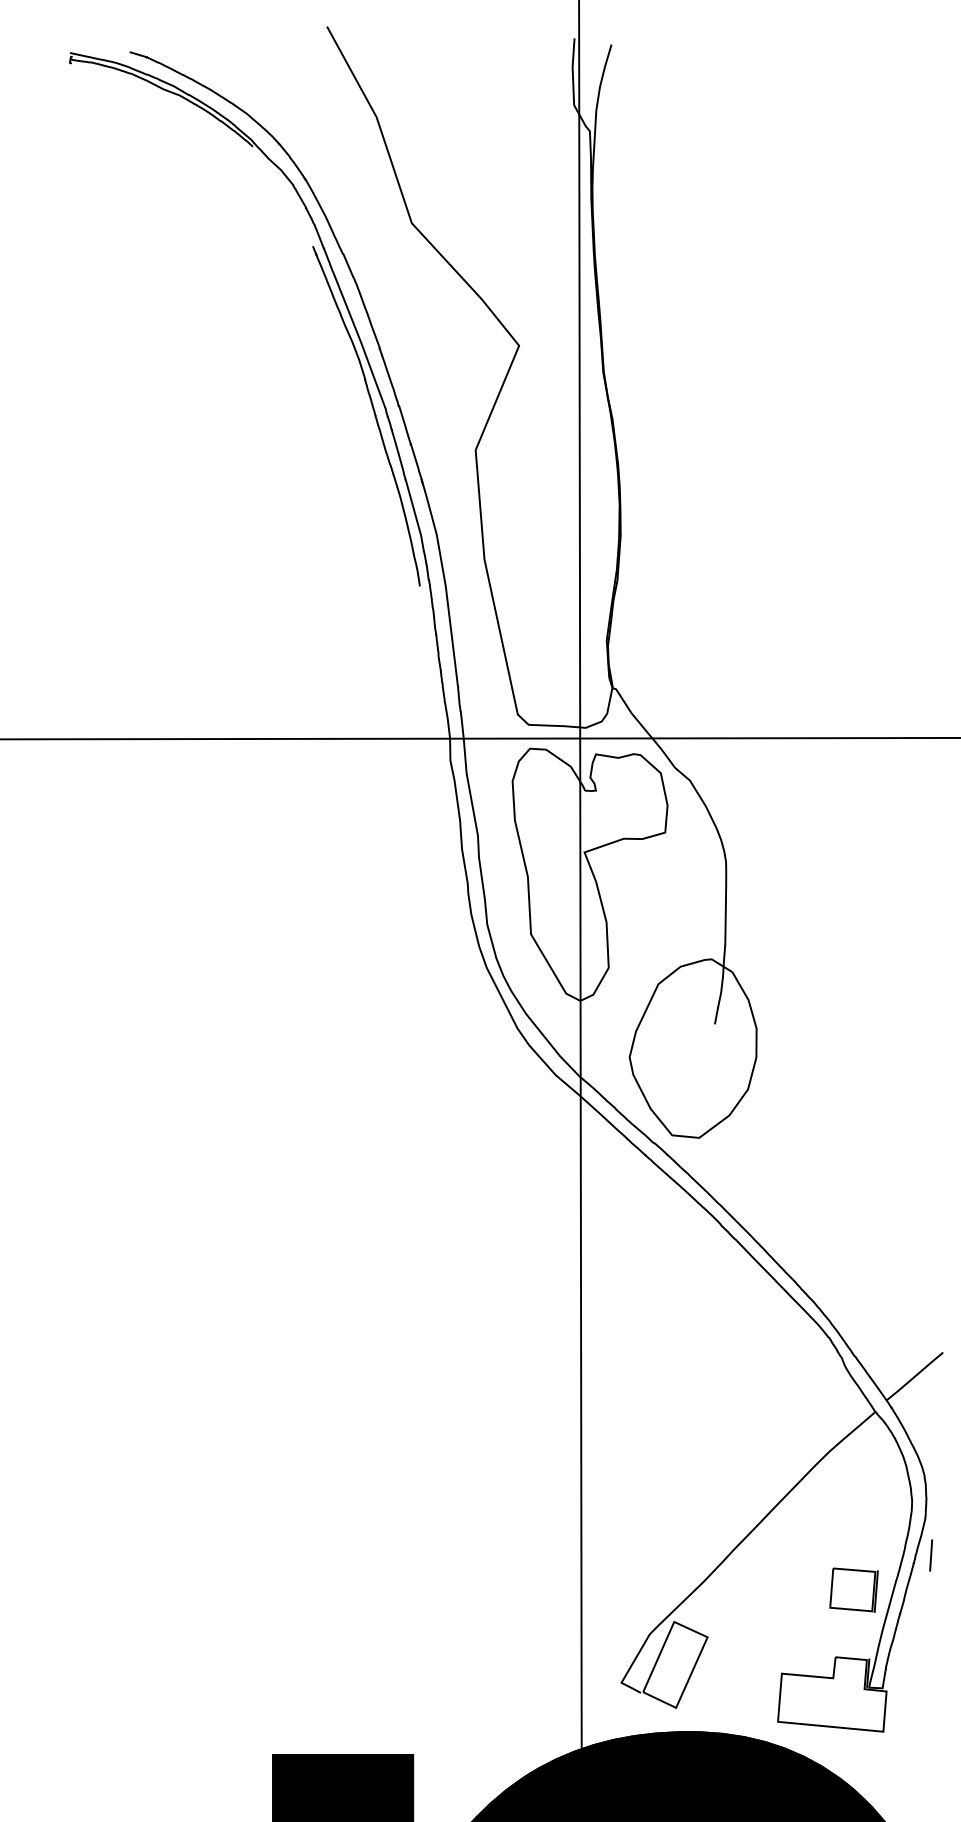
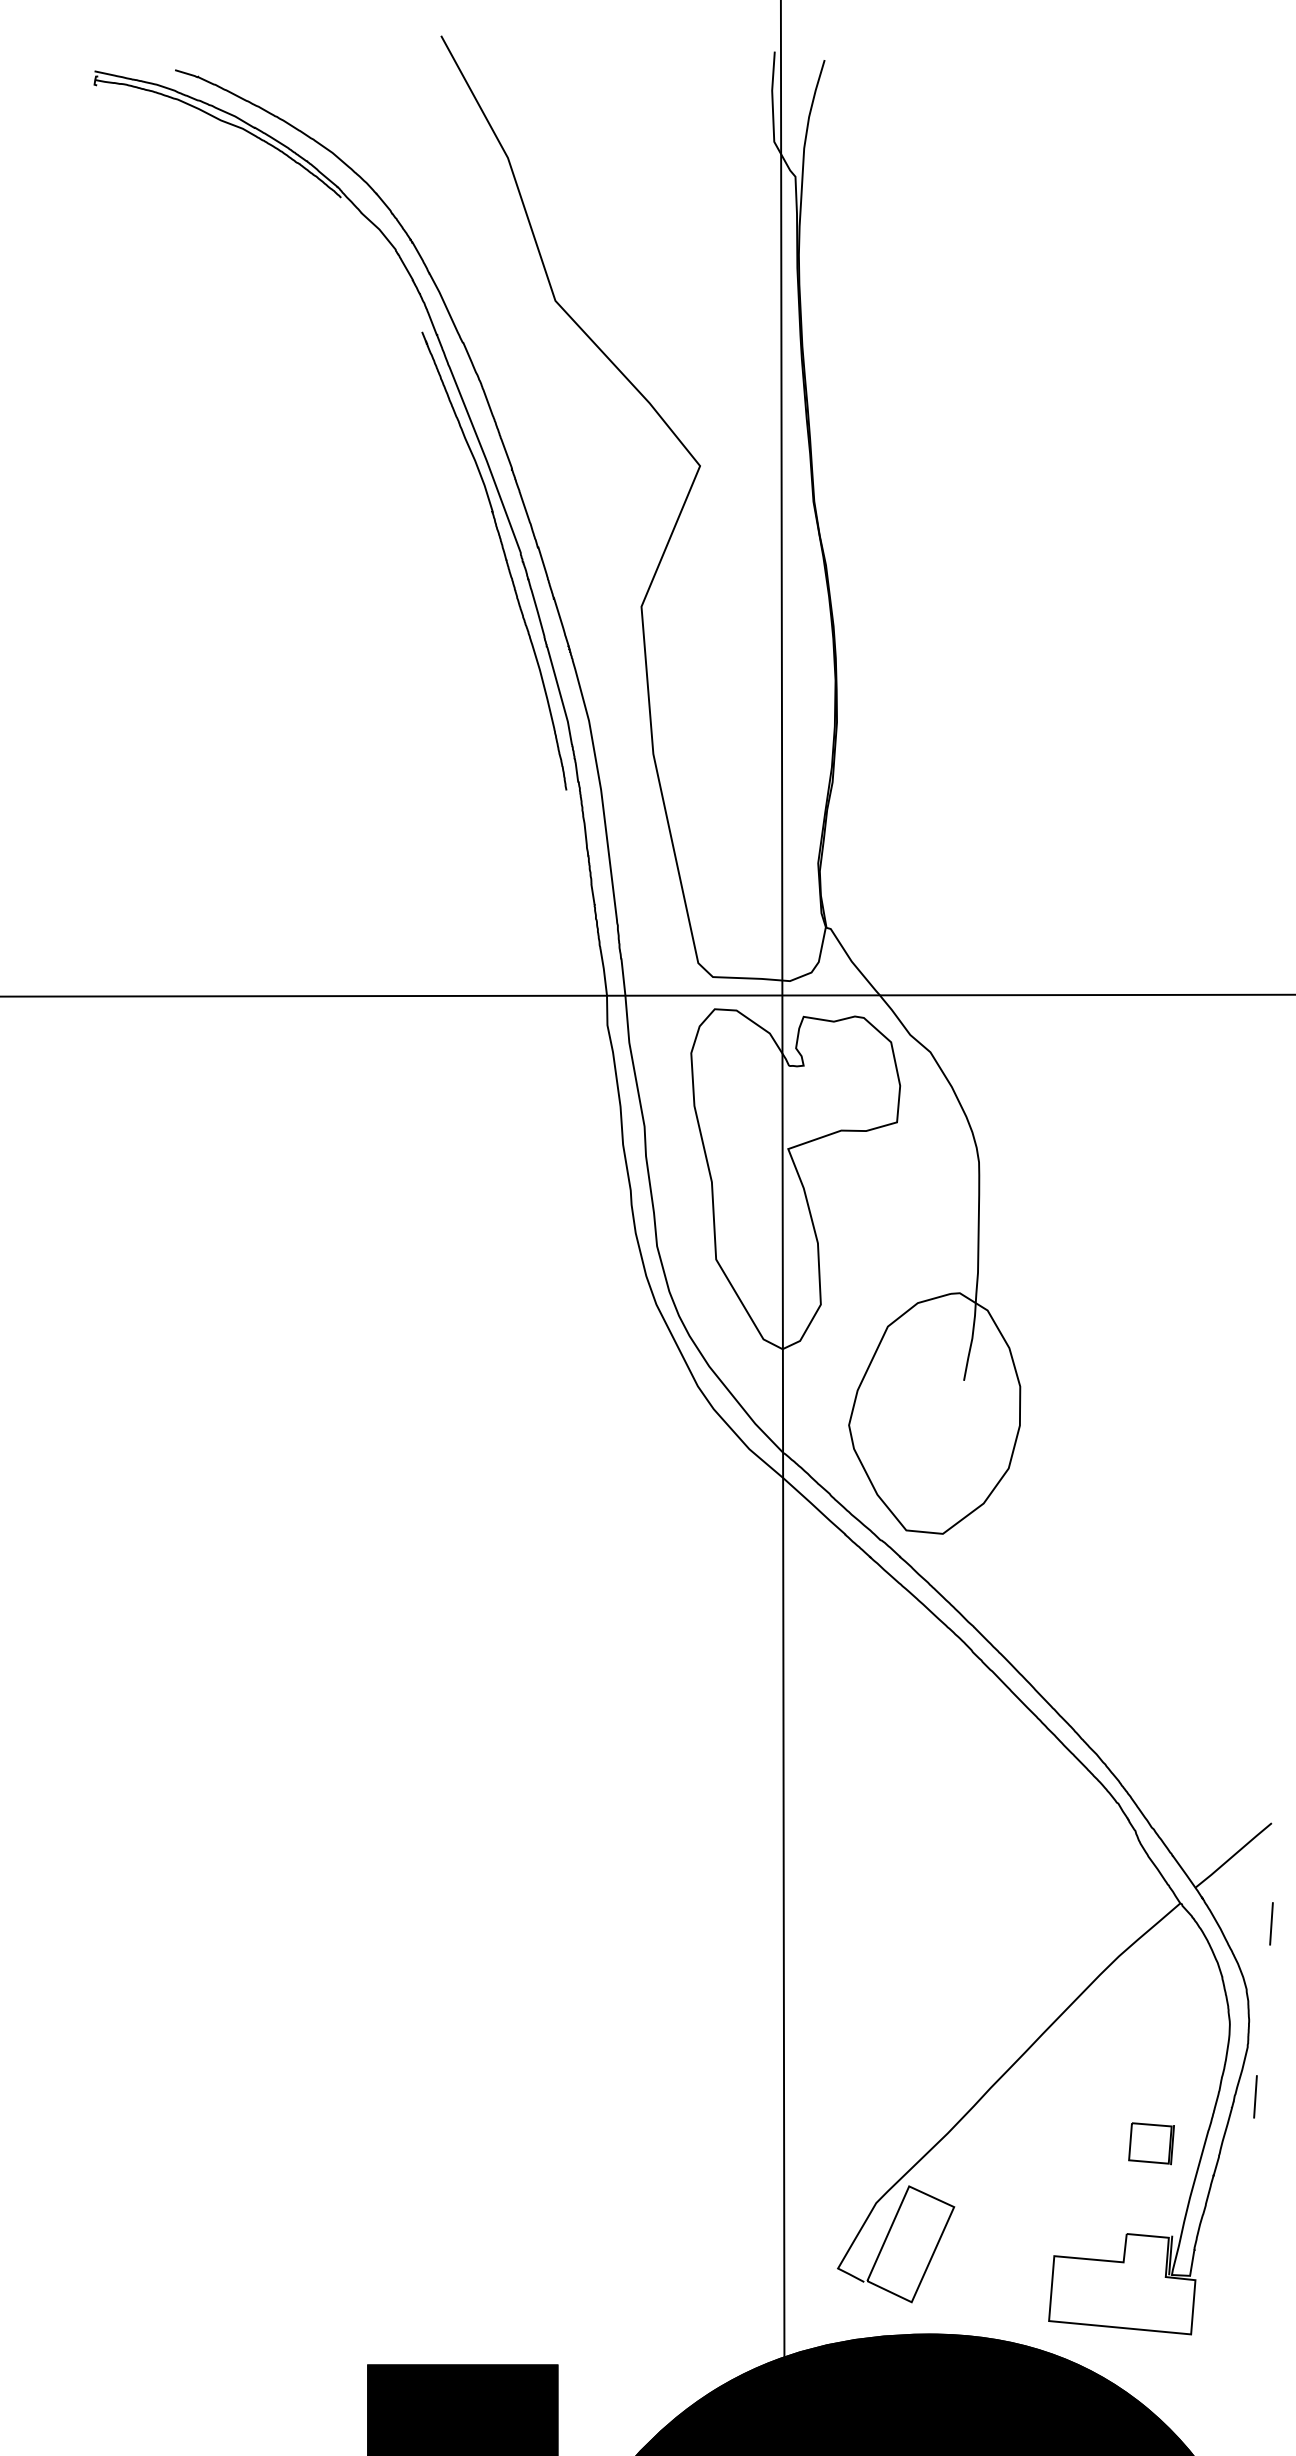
line: (943, 1426) -> (1271, 1923), added
part: (853, 1590) -> (1151, 2143), size x0.7

